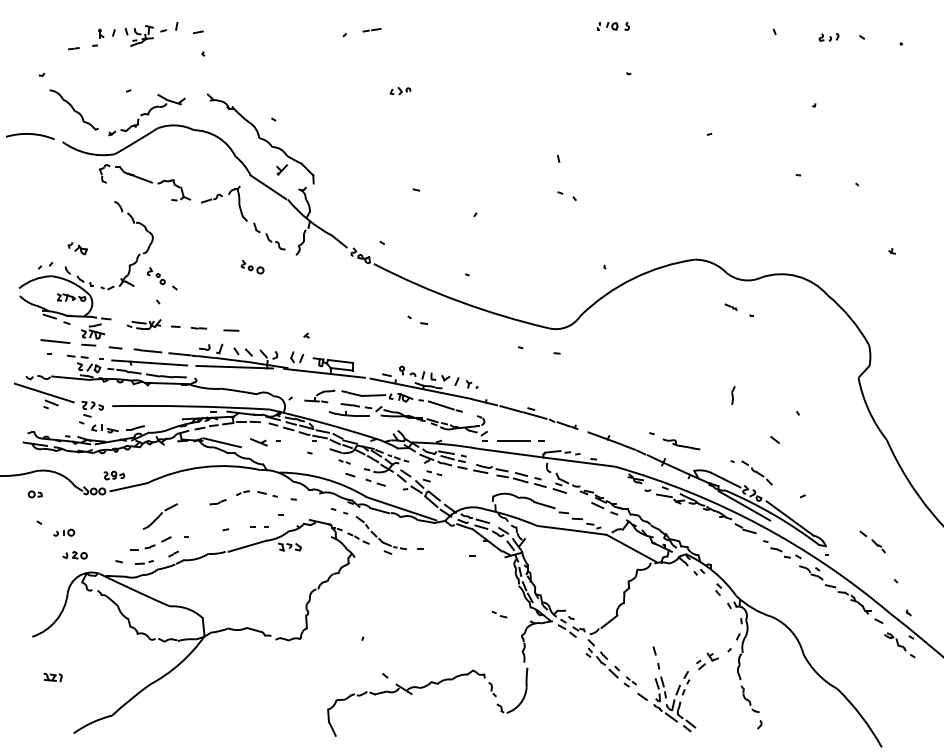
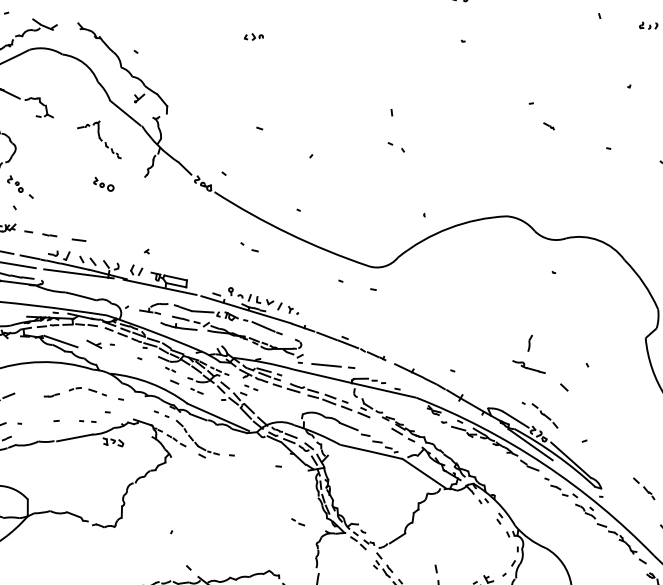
part: (243, 217) -> (99, 138), size x0.6
part: (730, 307) -> (548, 126), moved
part: (681, 444) -> (528, 367), moved
part: (375, 482) -> (196, 391), size x0.7

